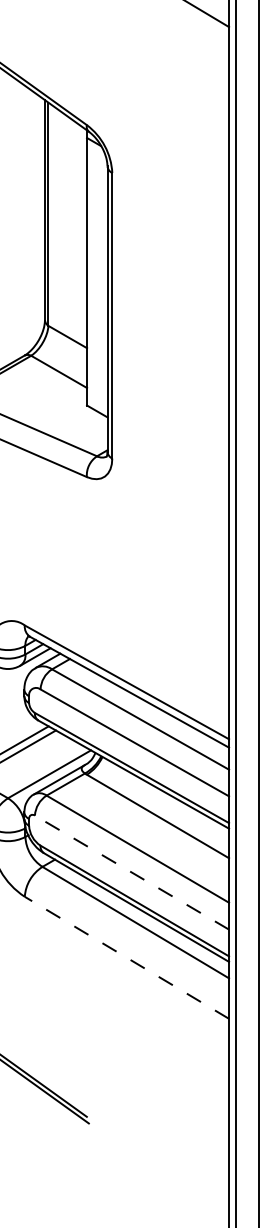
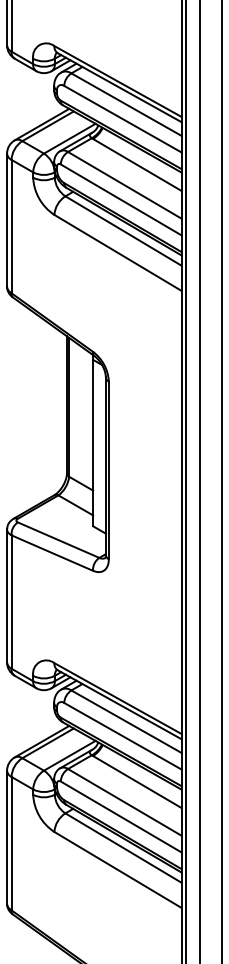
line: (130, 871) -> (120, 816), dashed -> solid
line: (126, 957) -> (117, 869), dashed -> solid

